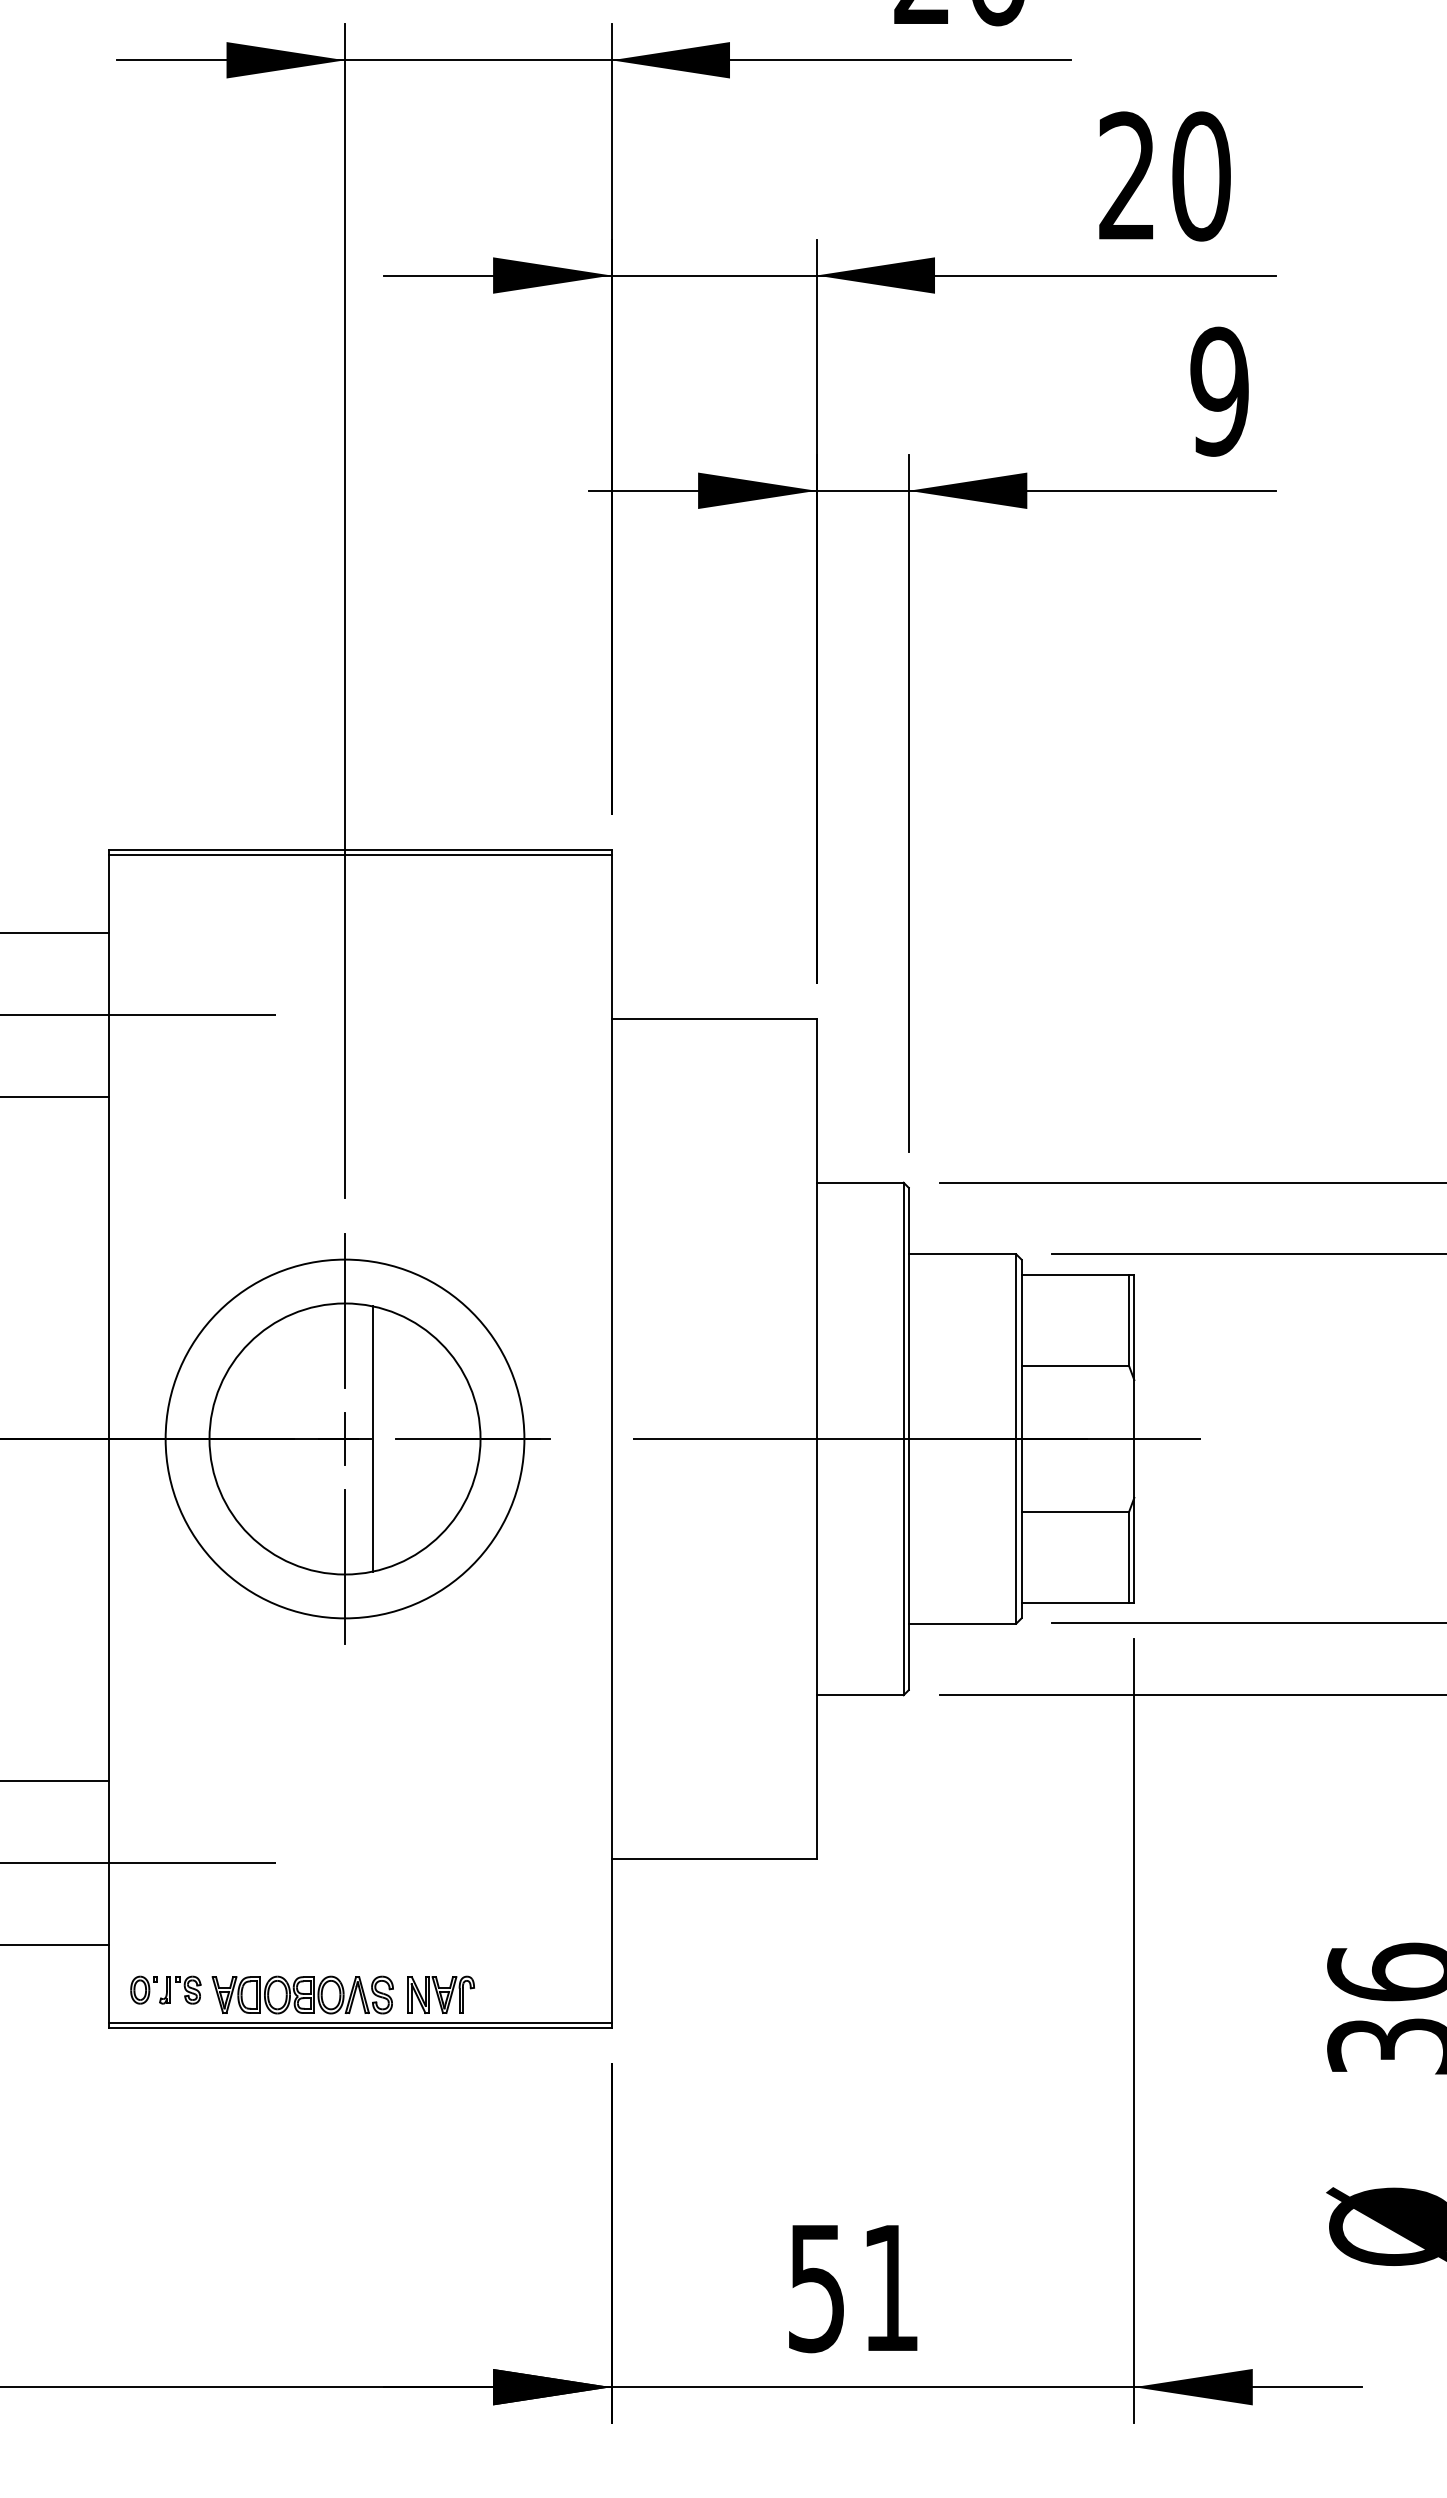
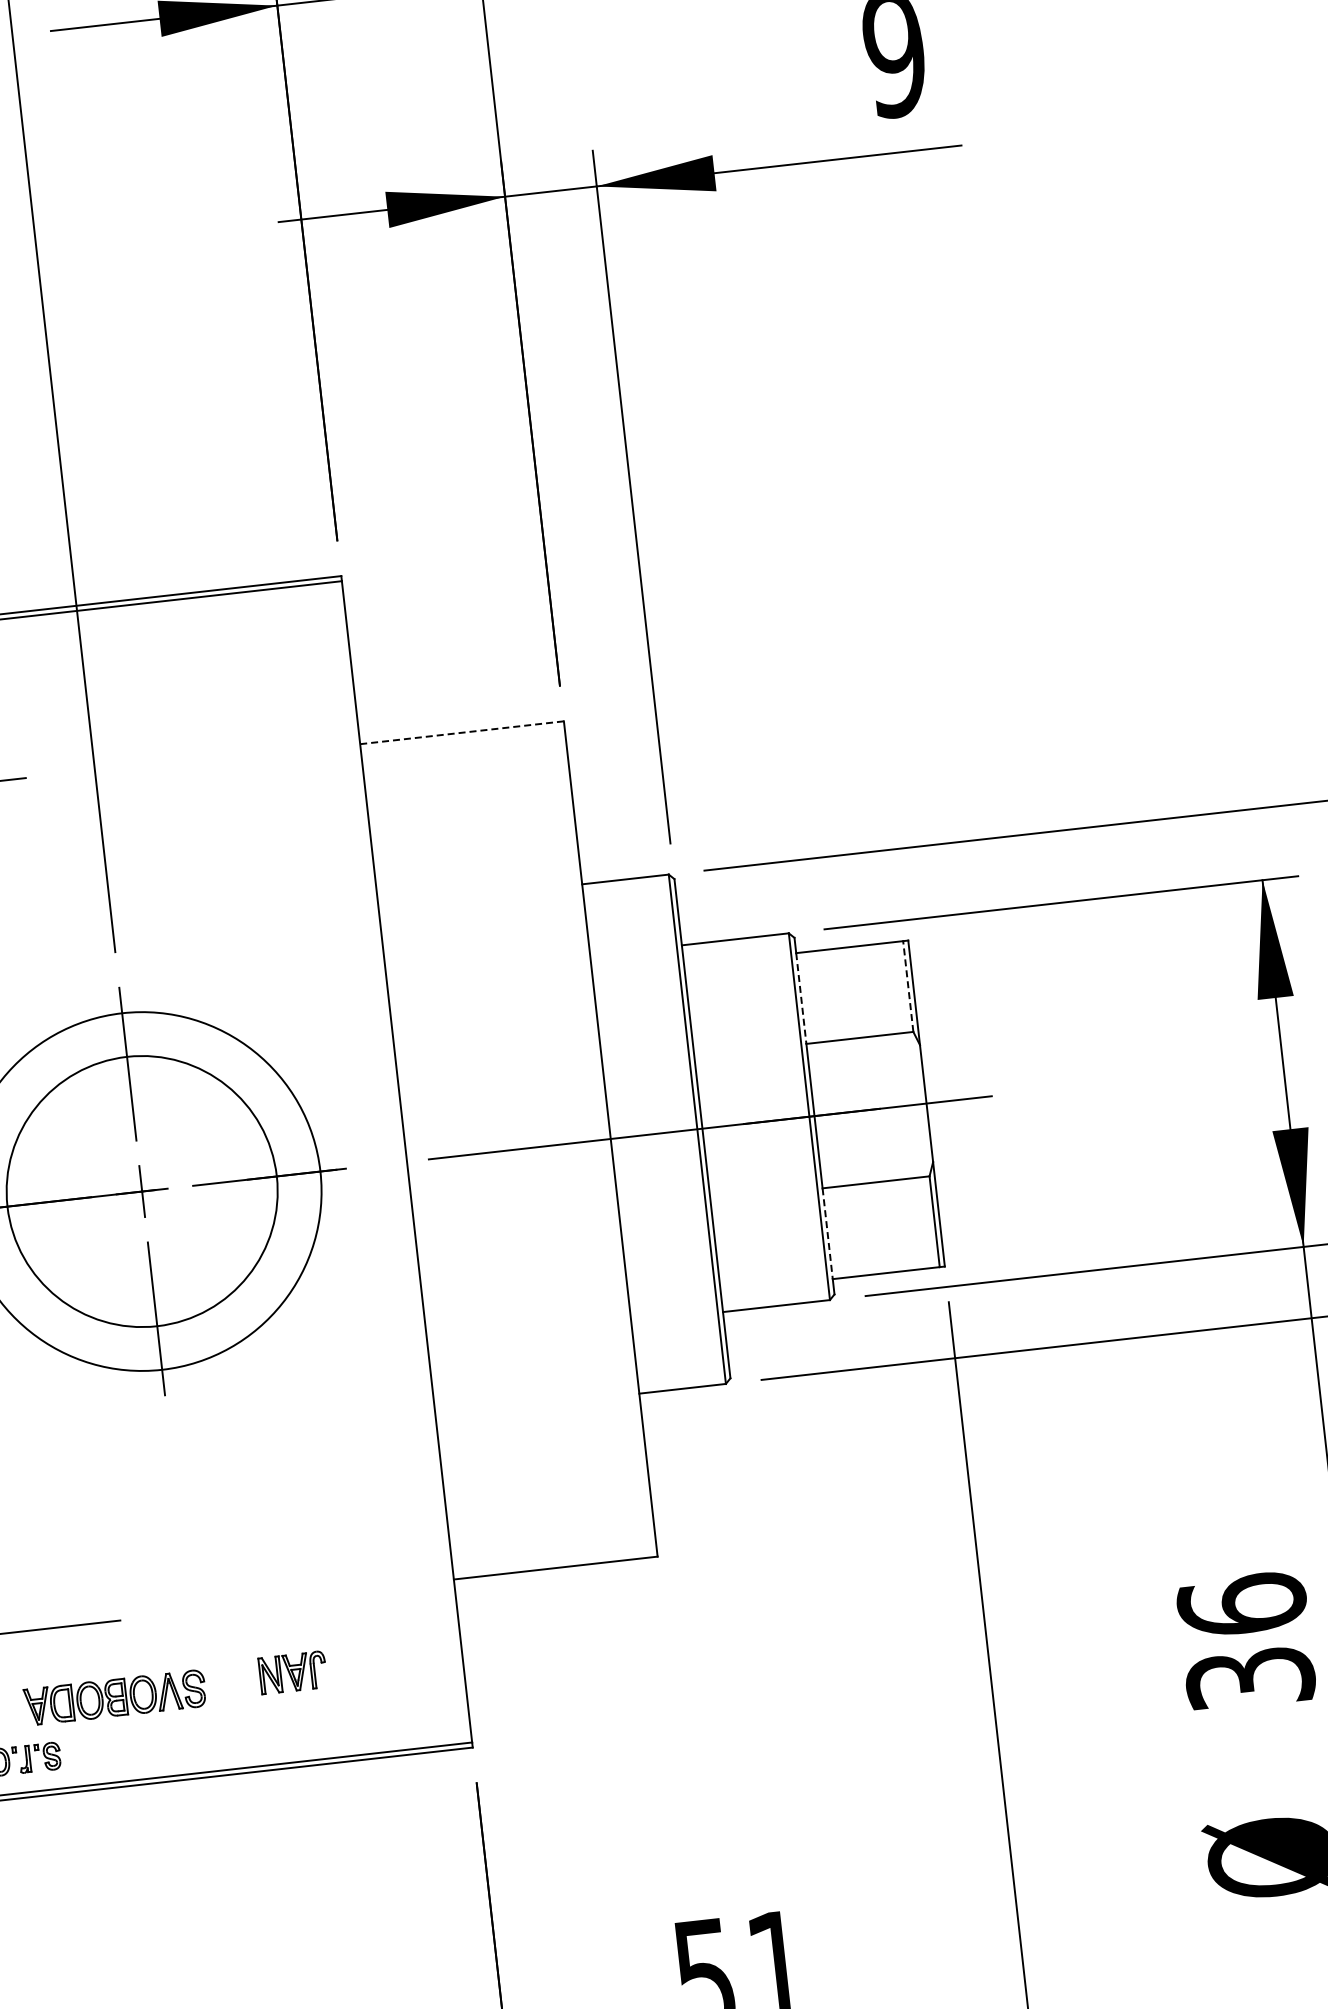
line: (714, 1018) -> (462, 732), solid -> dashed
line: (1021, 1320) -> (801, 998), solid -> dashed
line: (1129, 1320) -> (908, 986), solid -> dashed
line: (373, 1438) -> (170, 1187), removed
line: (1021, 1557) -> (827, 1233), solid -> dashed
part: (302, 1994) -> (114, 1697), moved
part: (440, 1994) -> (292, 1672), moved

